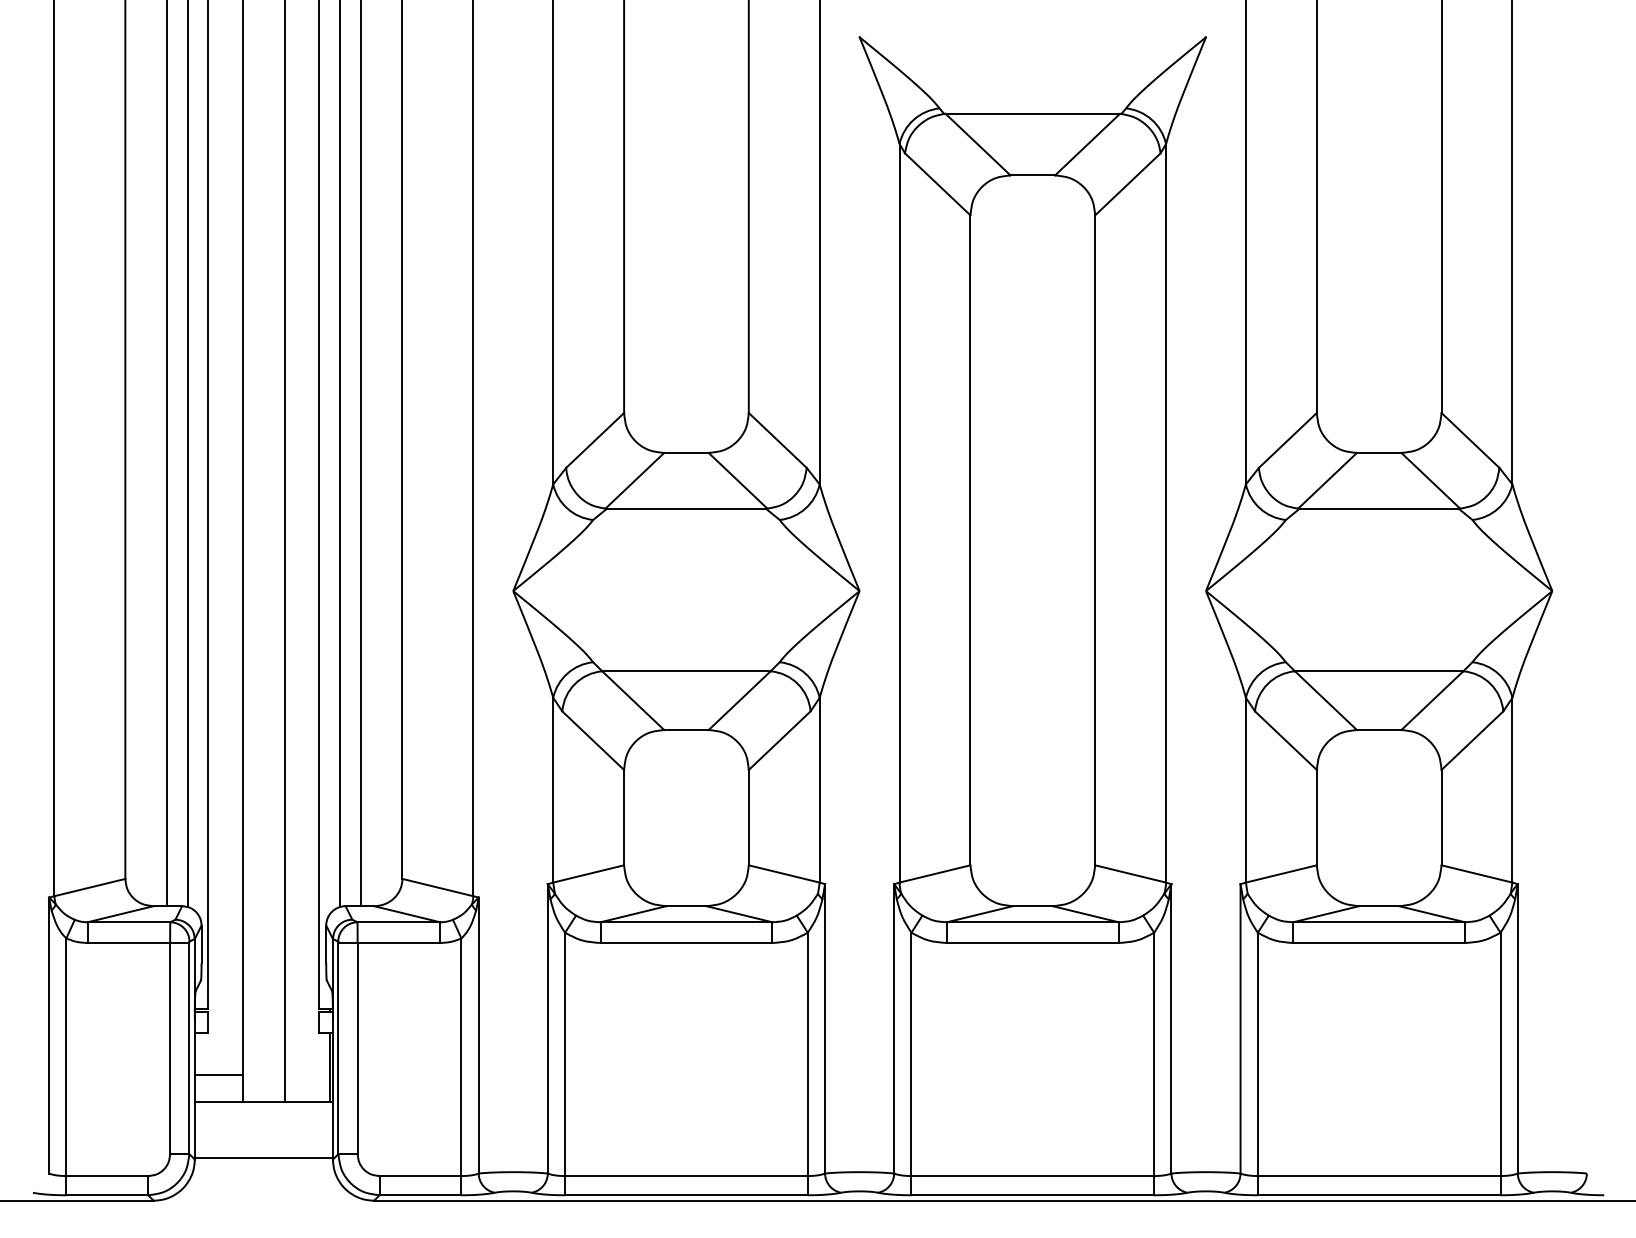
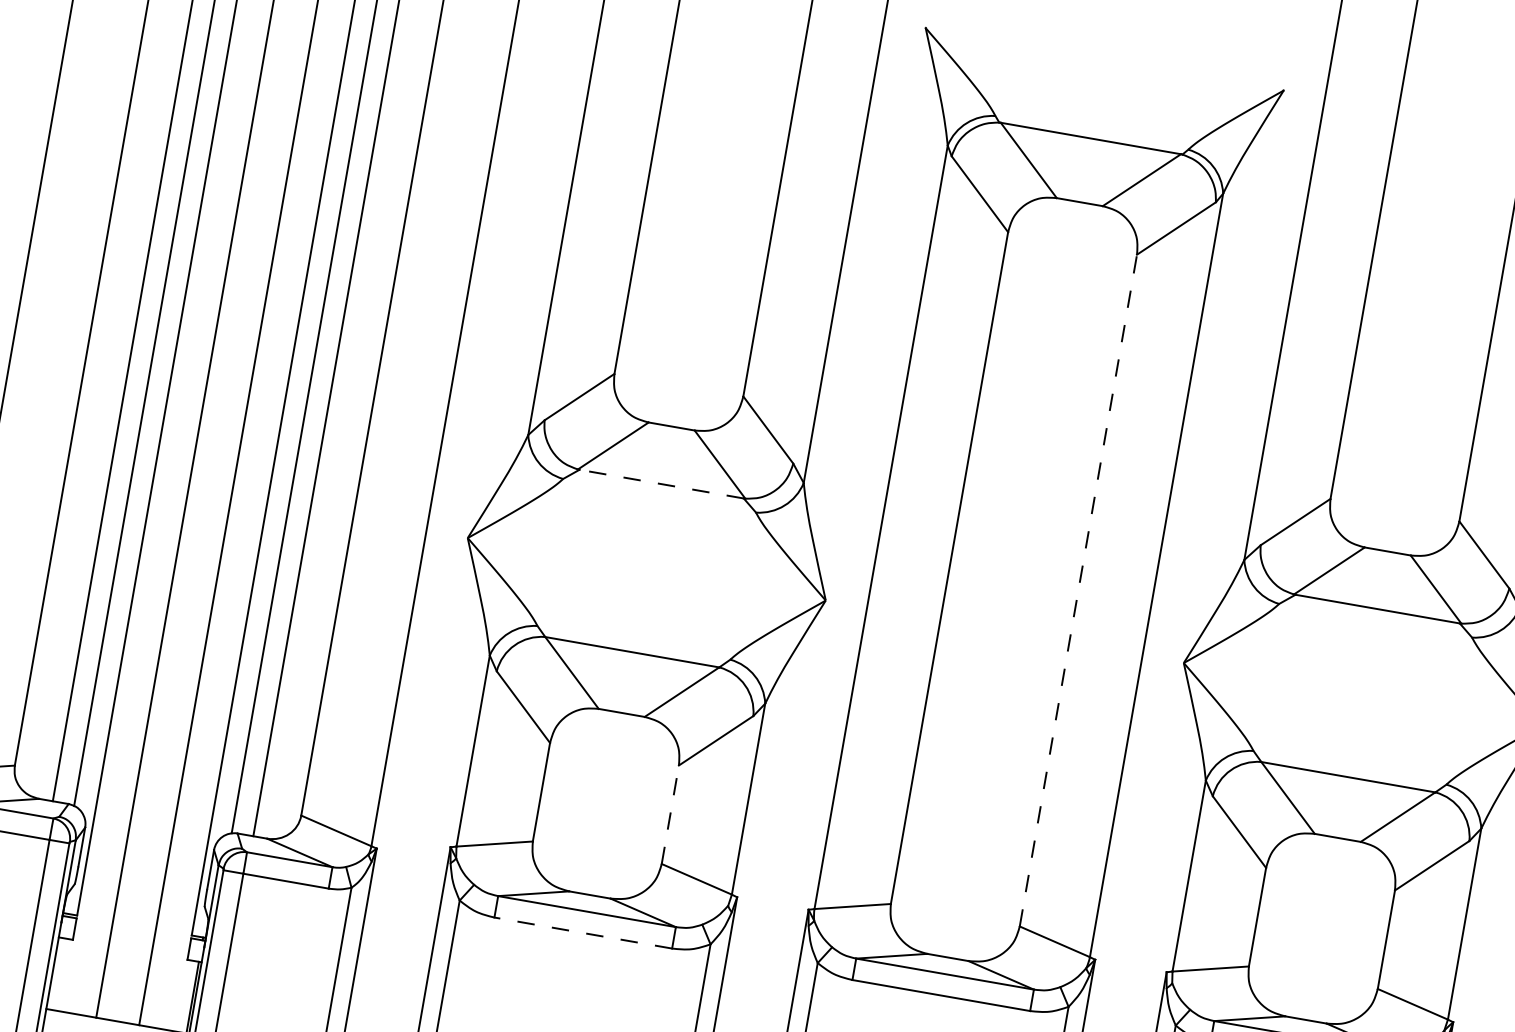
line: (685, 508) -> (660, 483), solid -> dashed
line: (1095, 540) -> (1078, 590), solid -> dashed
line: (748, 817) -> (670, 814), solid -> dashed
line: (686, 943) -> (583, 933), solid -> dashed
line: (218, 1074) -> (75, 984), removed

